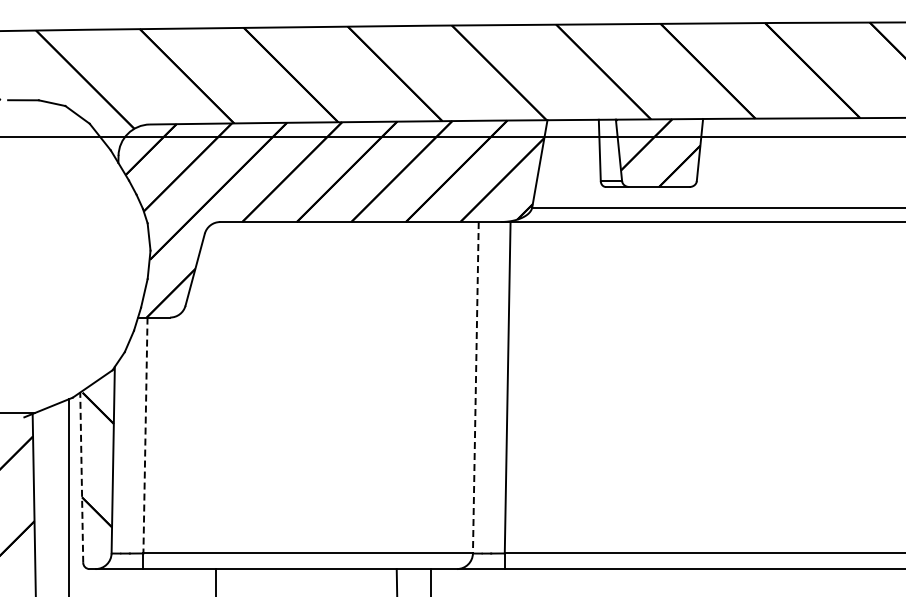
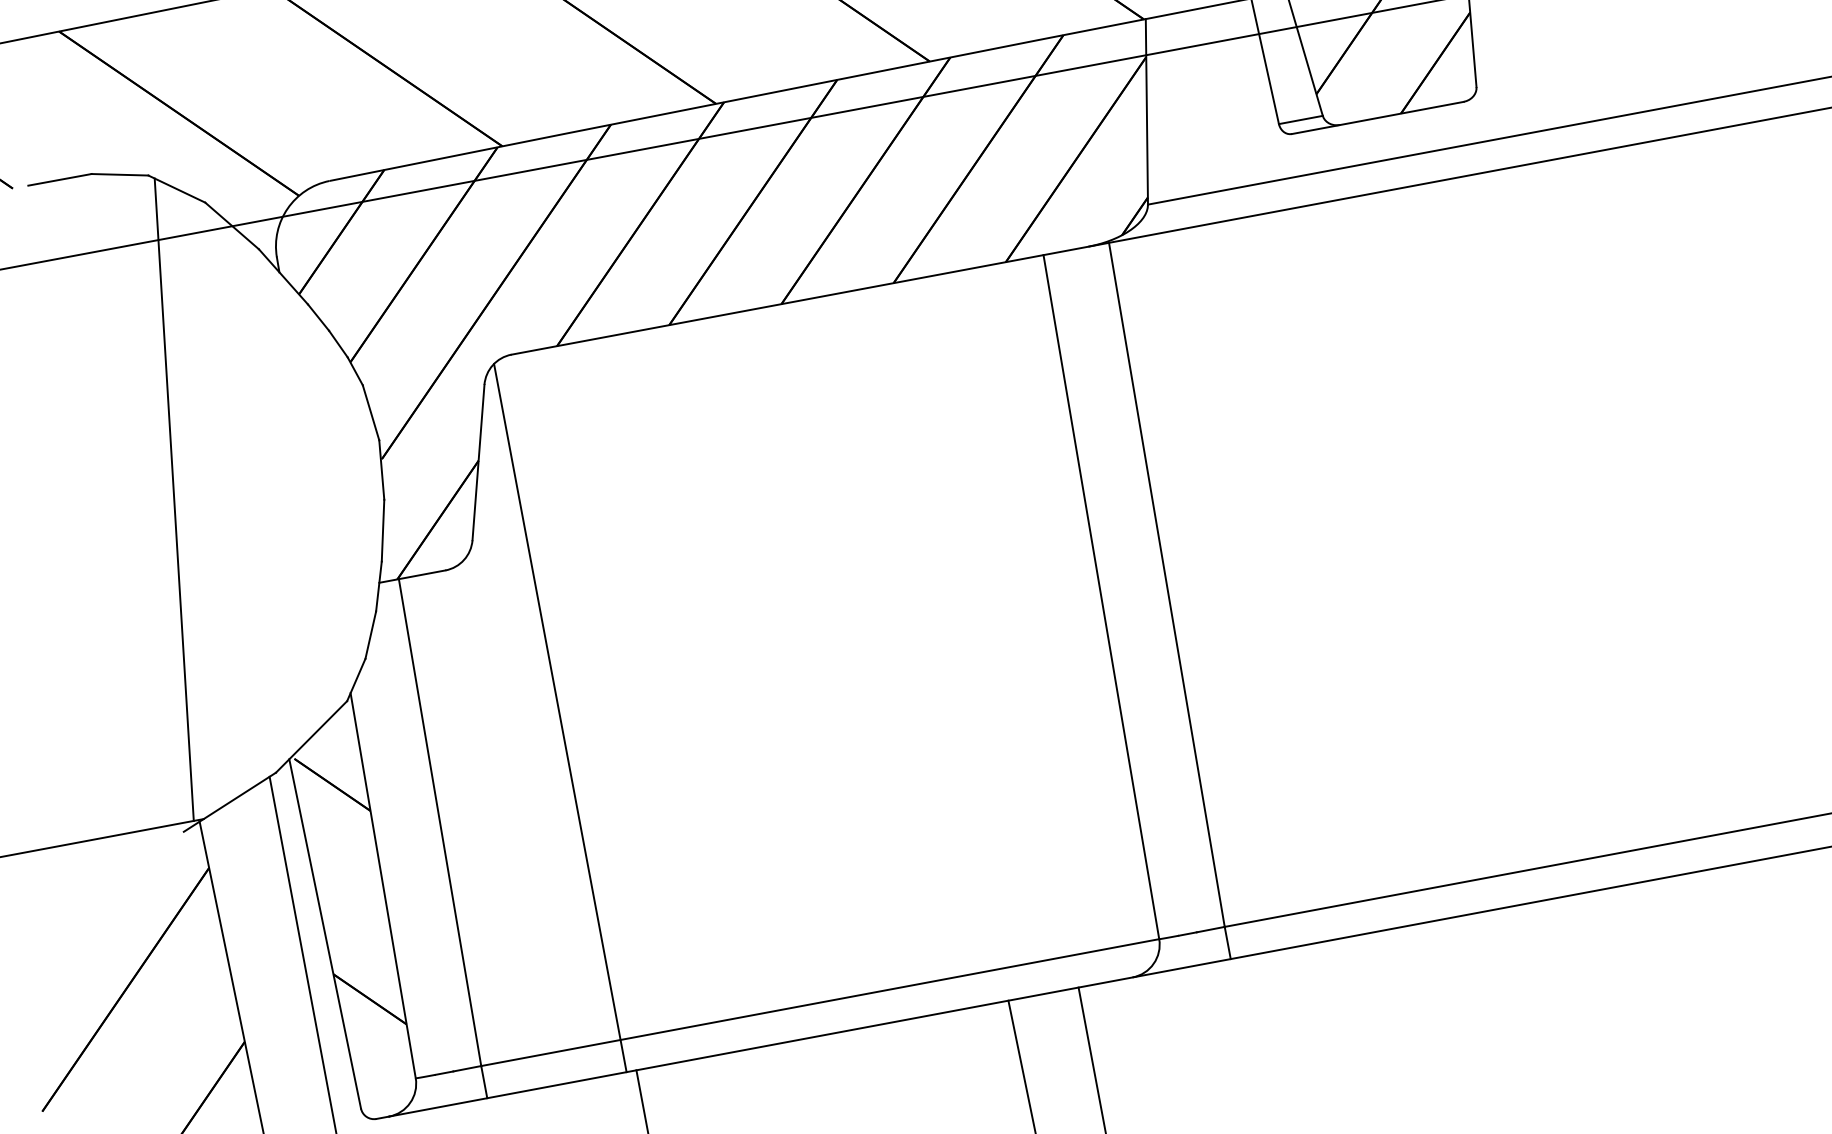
line: (48, 260) -> (173, 499), added
line: (475, 387) -> (1100, 596), dashed -> solid
line: (211, 396) -> (560, 716), added
line: (145, 435) -> (440, 822), dashed -> solid
line: (81, 477) -> (324, 933), dashed -> solid

